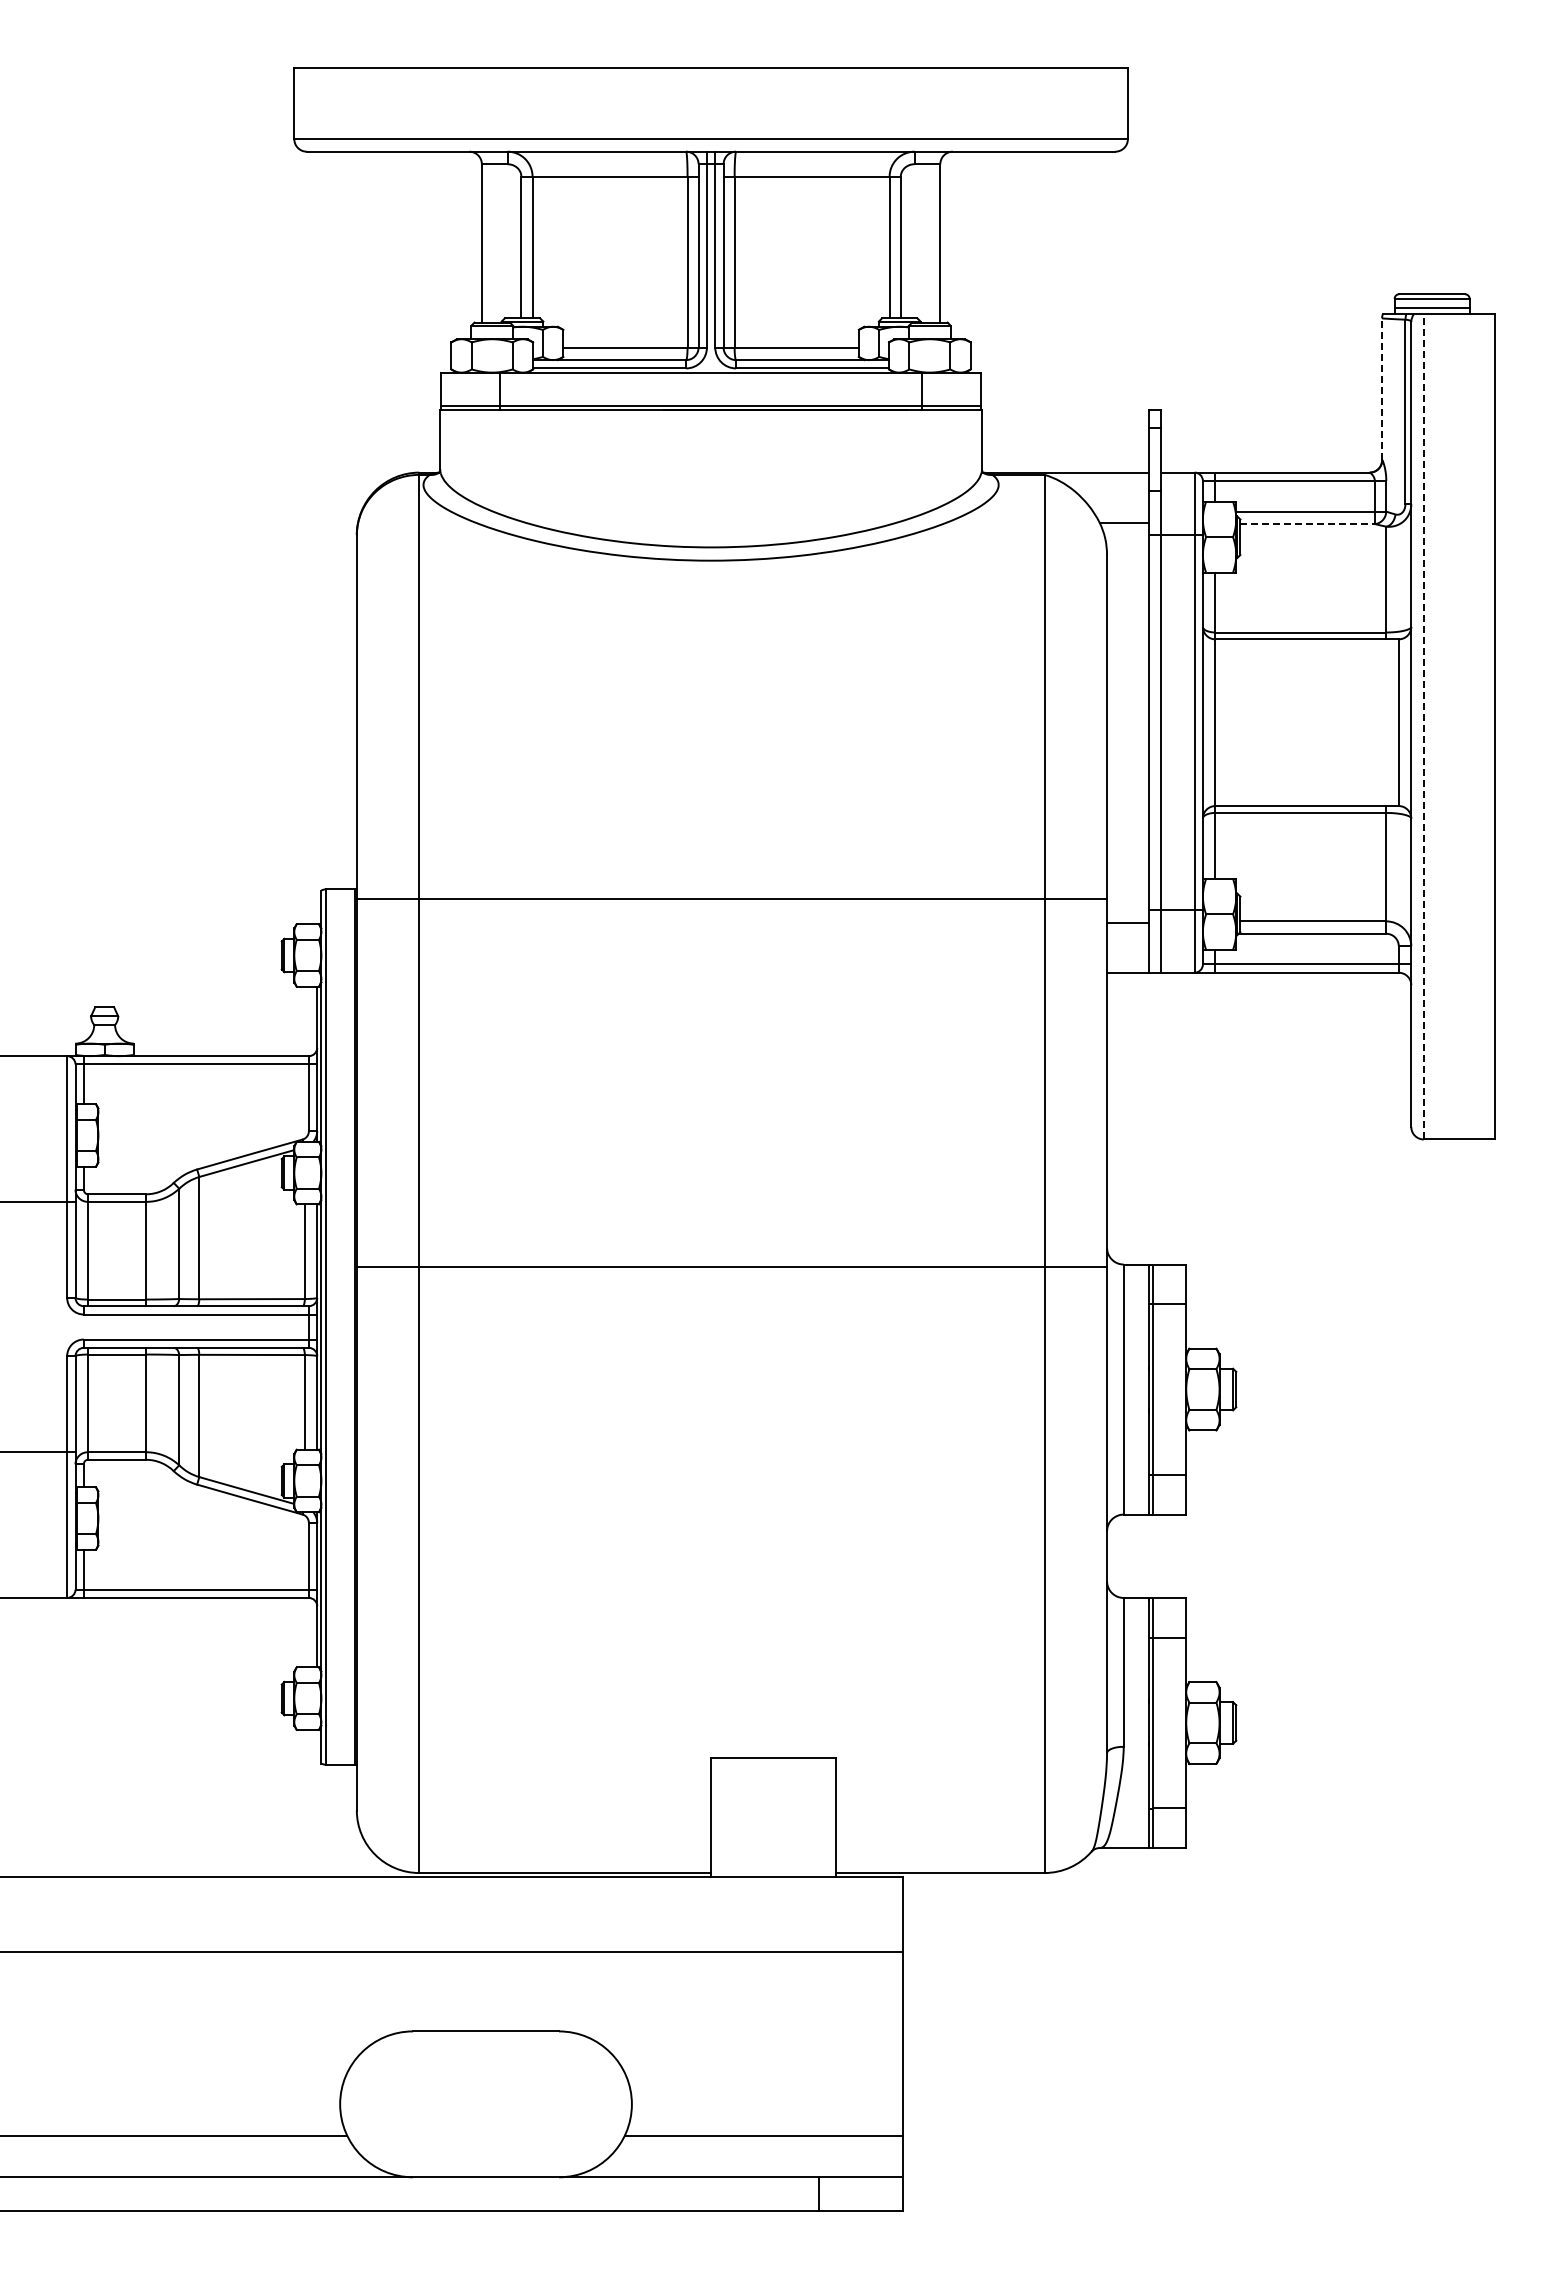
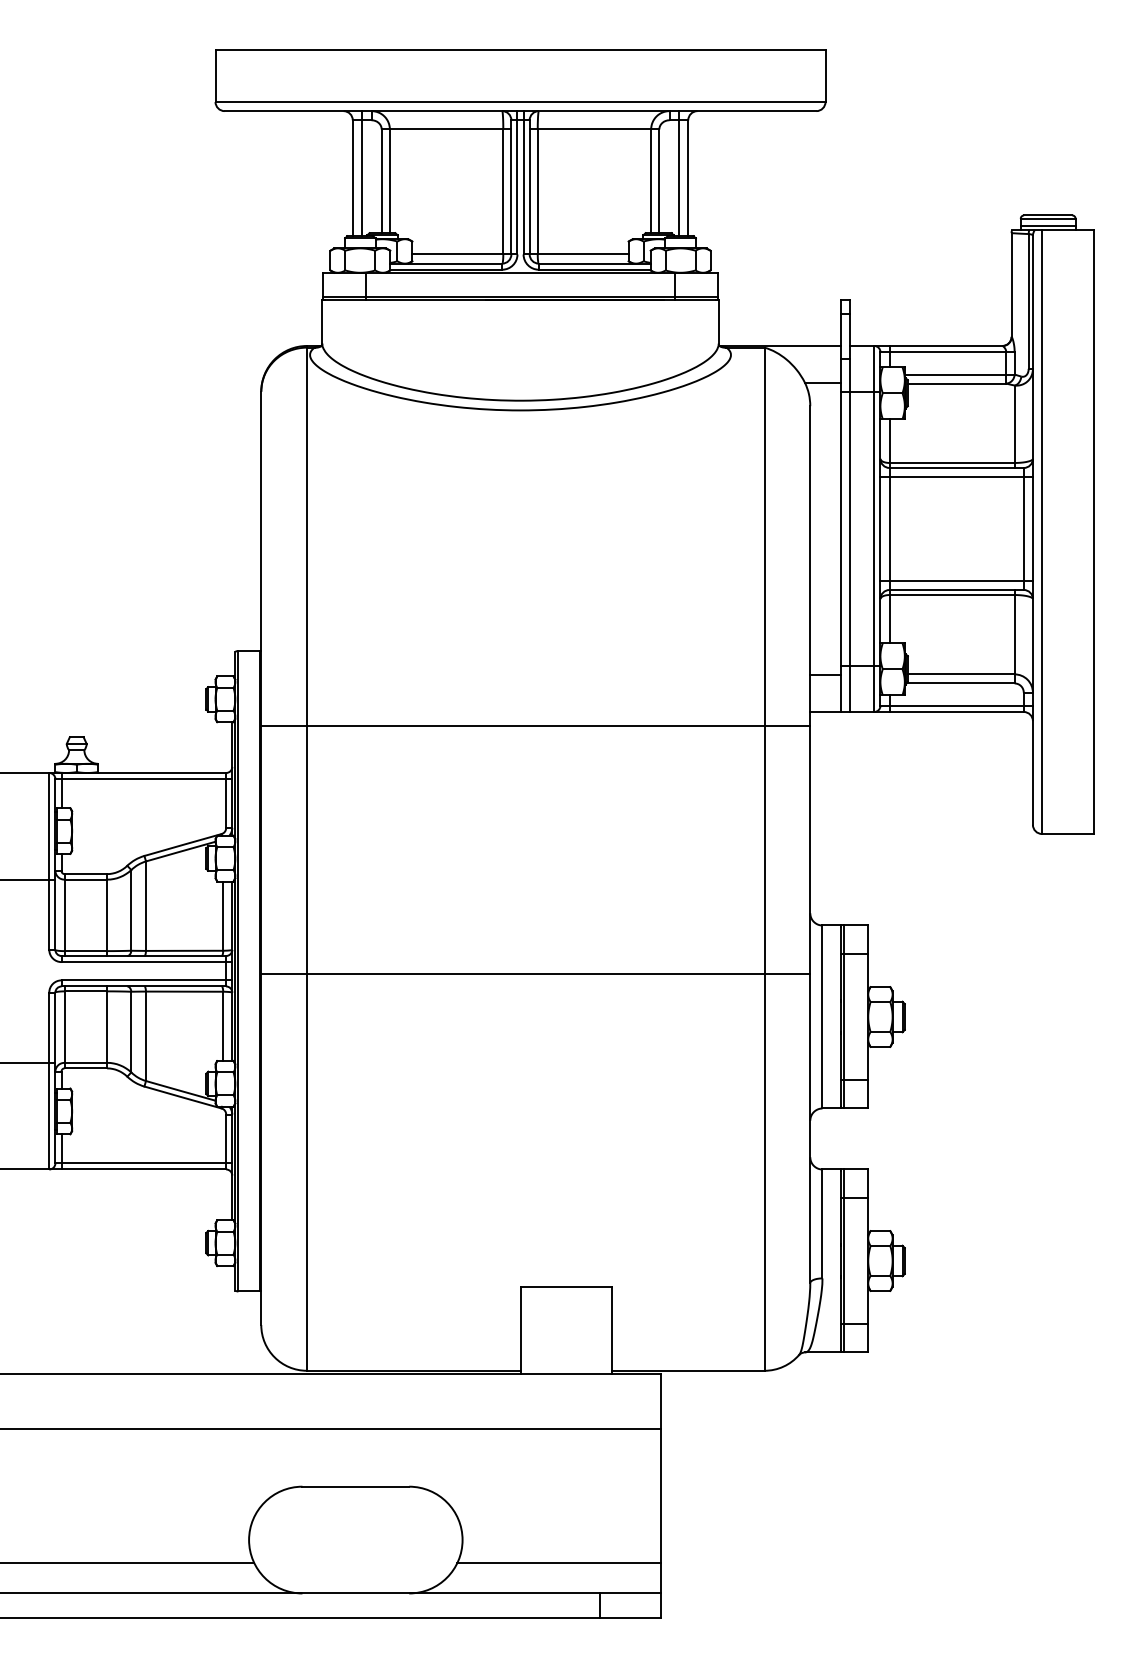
line: (494, 236) -> (362, 173), added
line: (927, 236) -> (678, 173), added
line: (1382, 389) -> (1011, 285), dashed -> solid
line: (1308, 524) -> (957, 383), dashed -> solid
line: (1306, 651) -> (956, 476), added
line: (1423, 726) -> (1041, 531), dashed -> solid
line: (1306, 793) -> (956, 580), added
line: (731, 899) -> (535, 726), moved
line: (731, 1267) -> (535, 974), moved

